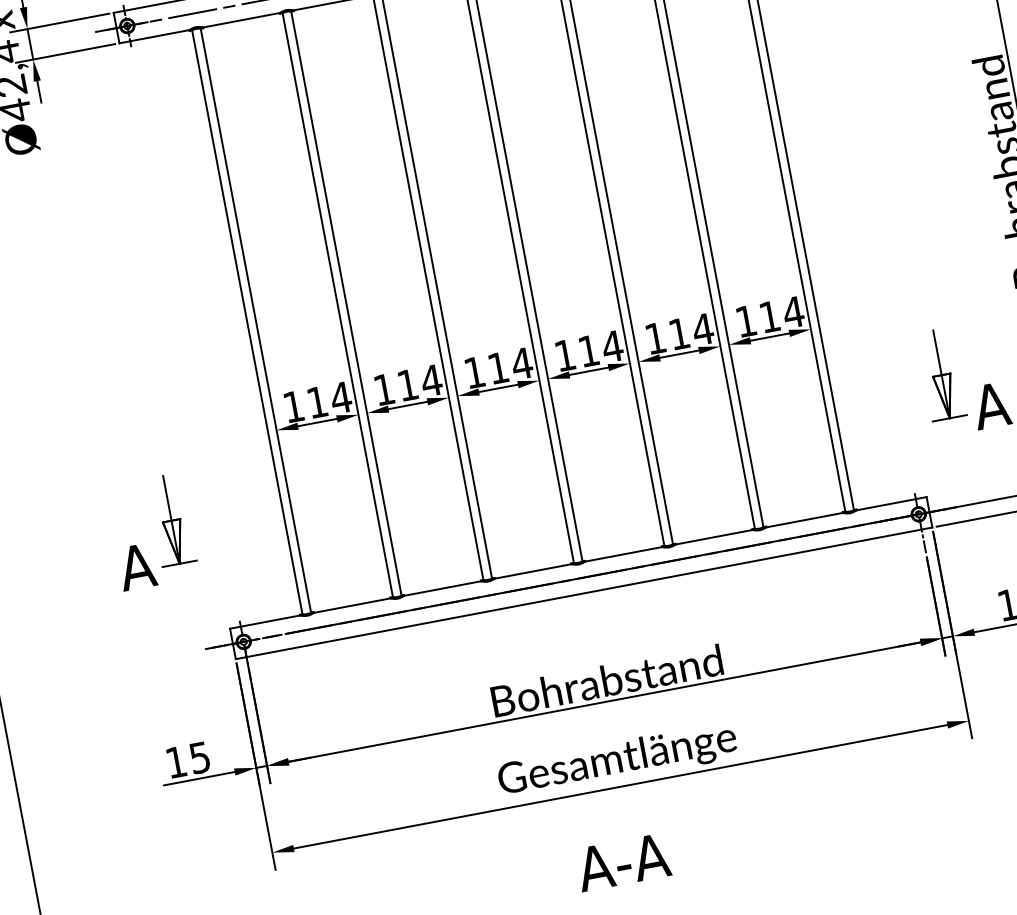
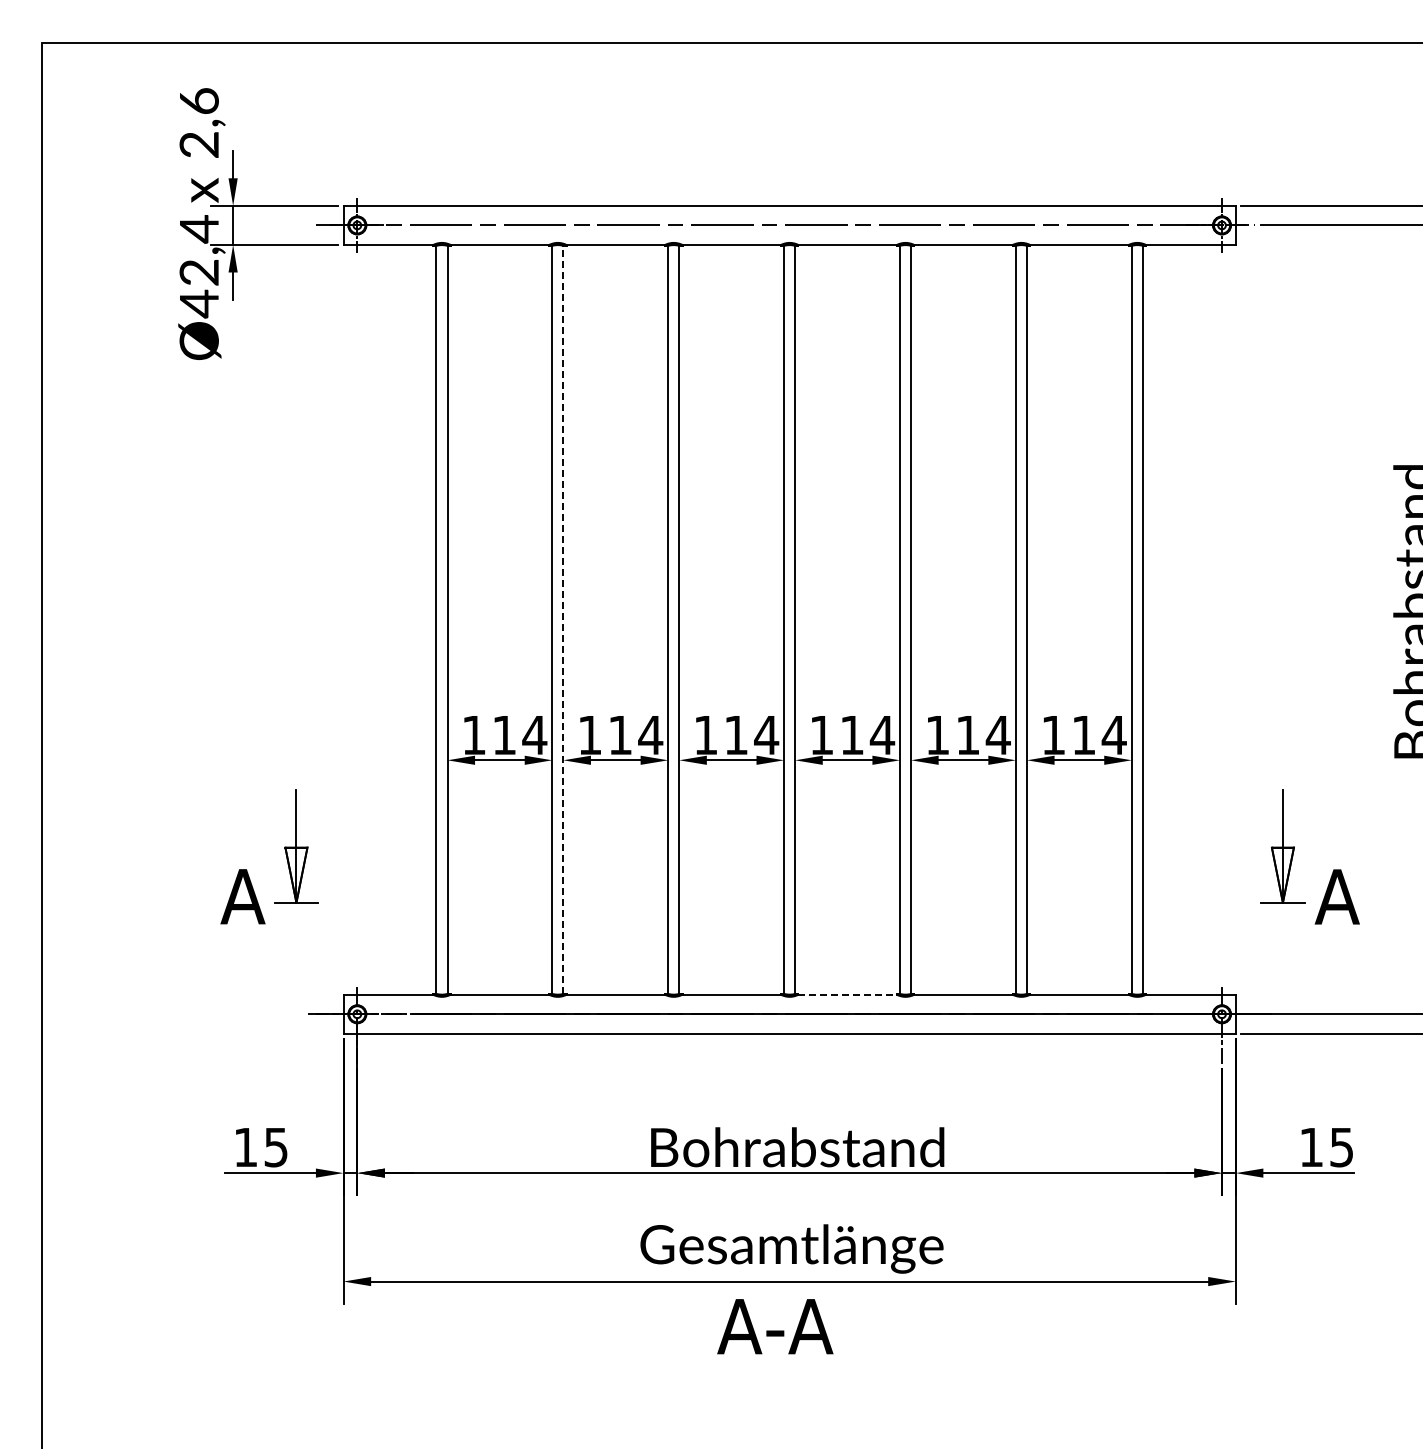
line: (346, 303) -> (563, 619), solid -> dashed
line: (624, 553) -> (848, 994), solid -> dashed
text: (623, 862) -> (775, 1326), moved

